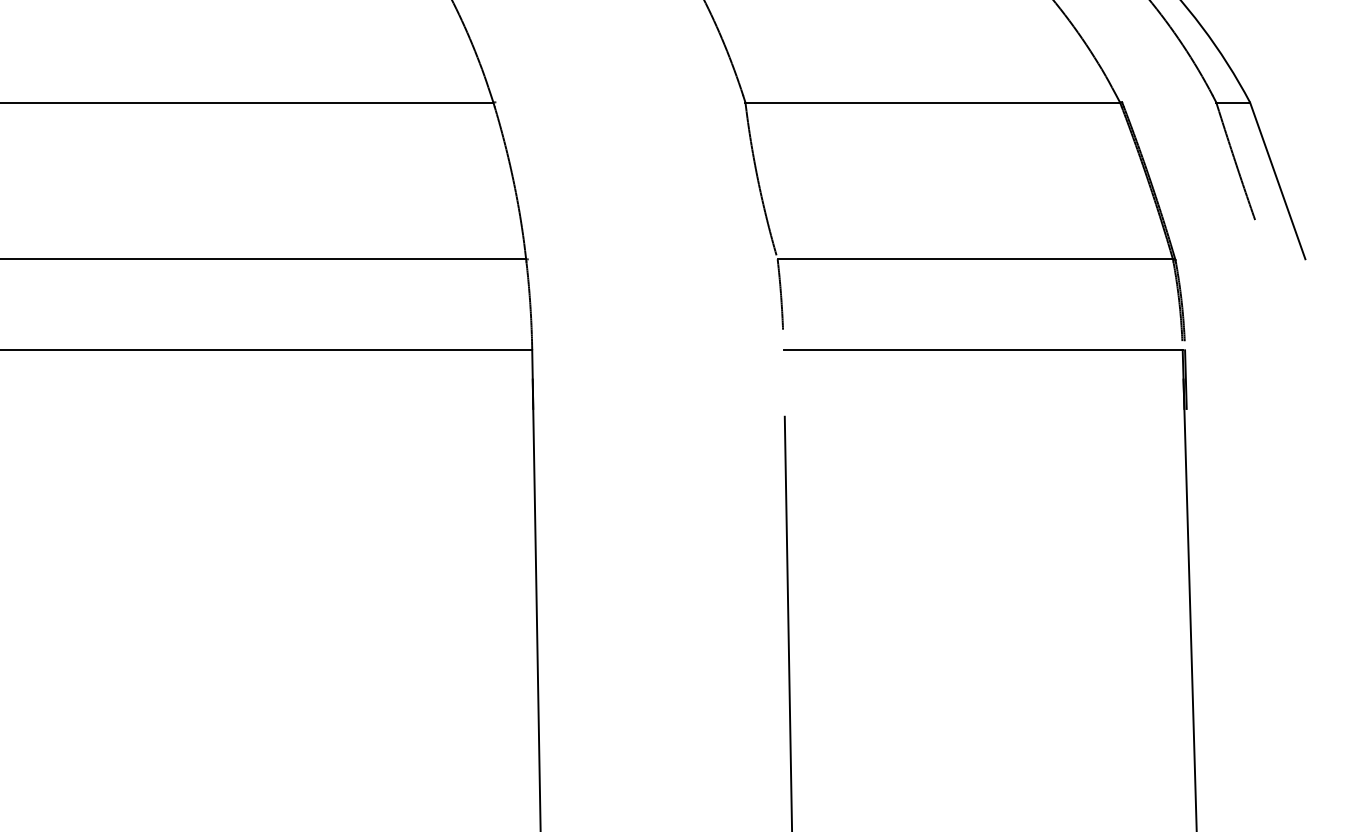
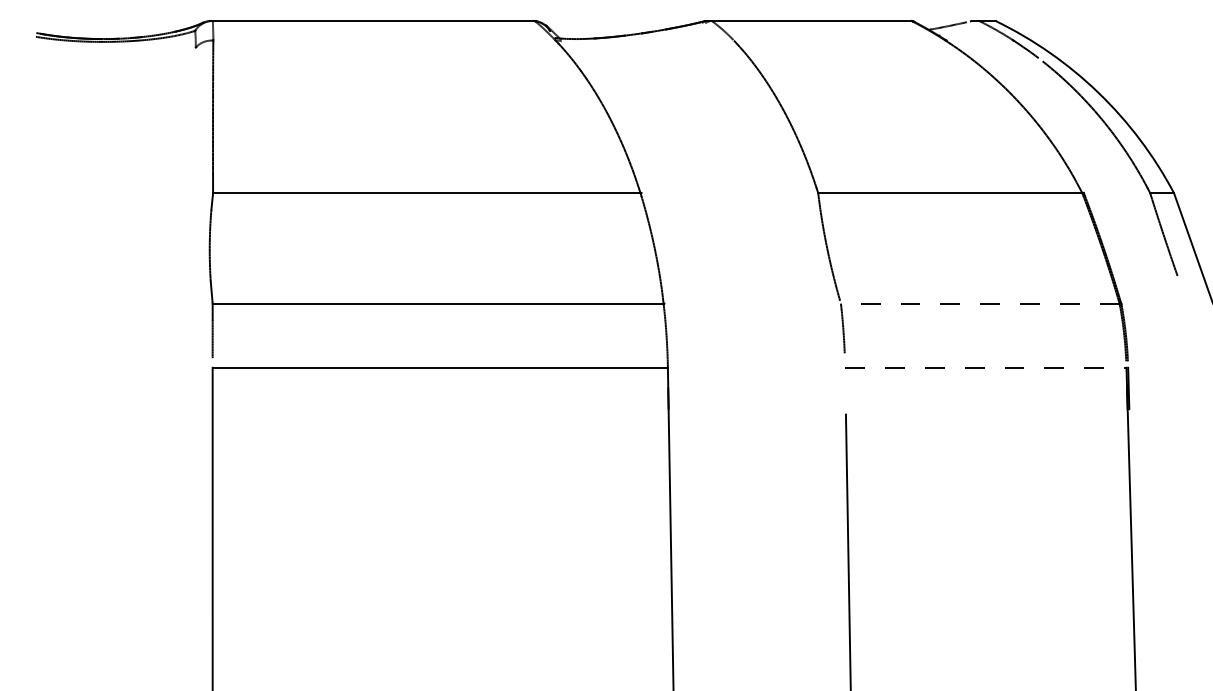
line: (974, 259) -> (979, 303), solid -> dashed
line: (982, 349) -> (985, 367), solid -> dashed

